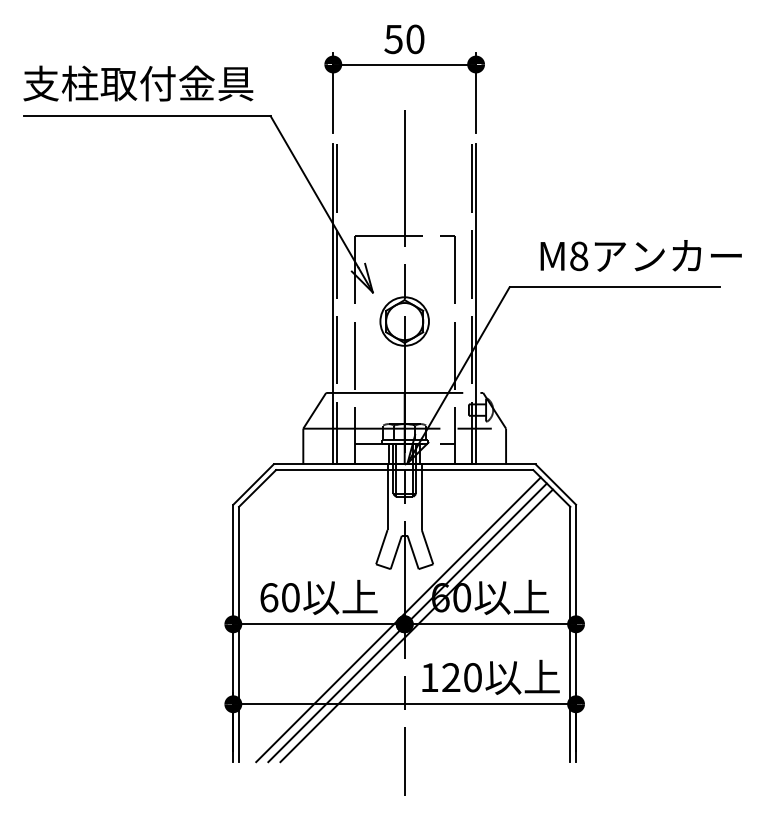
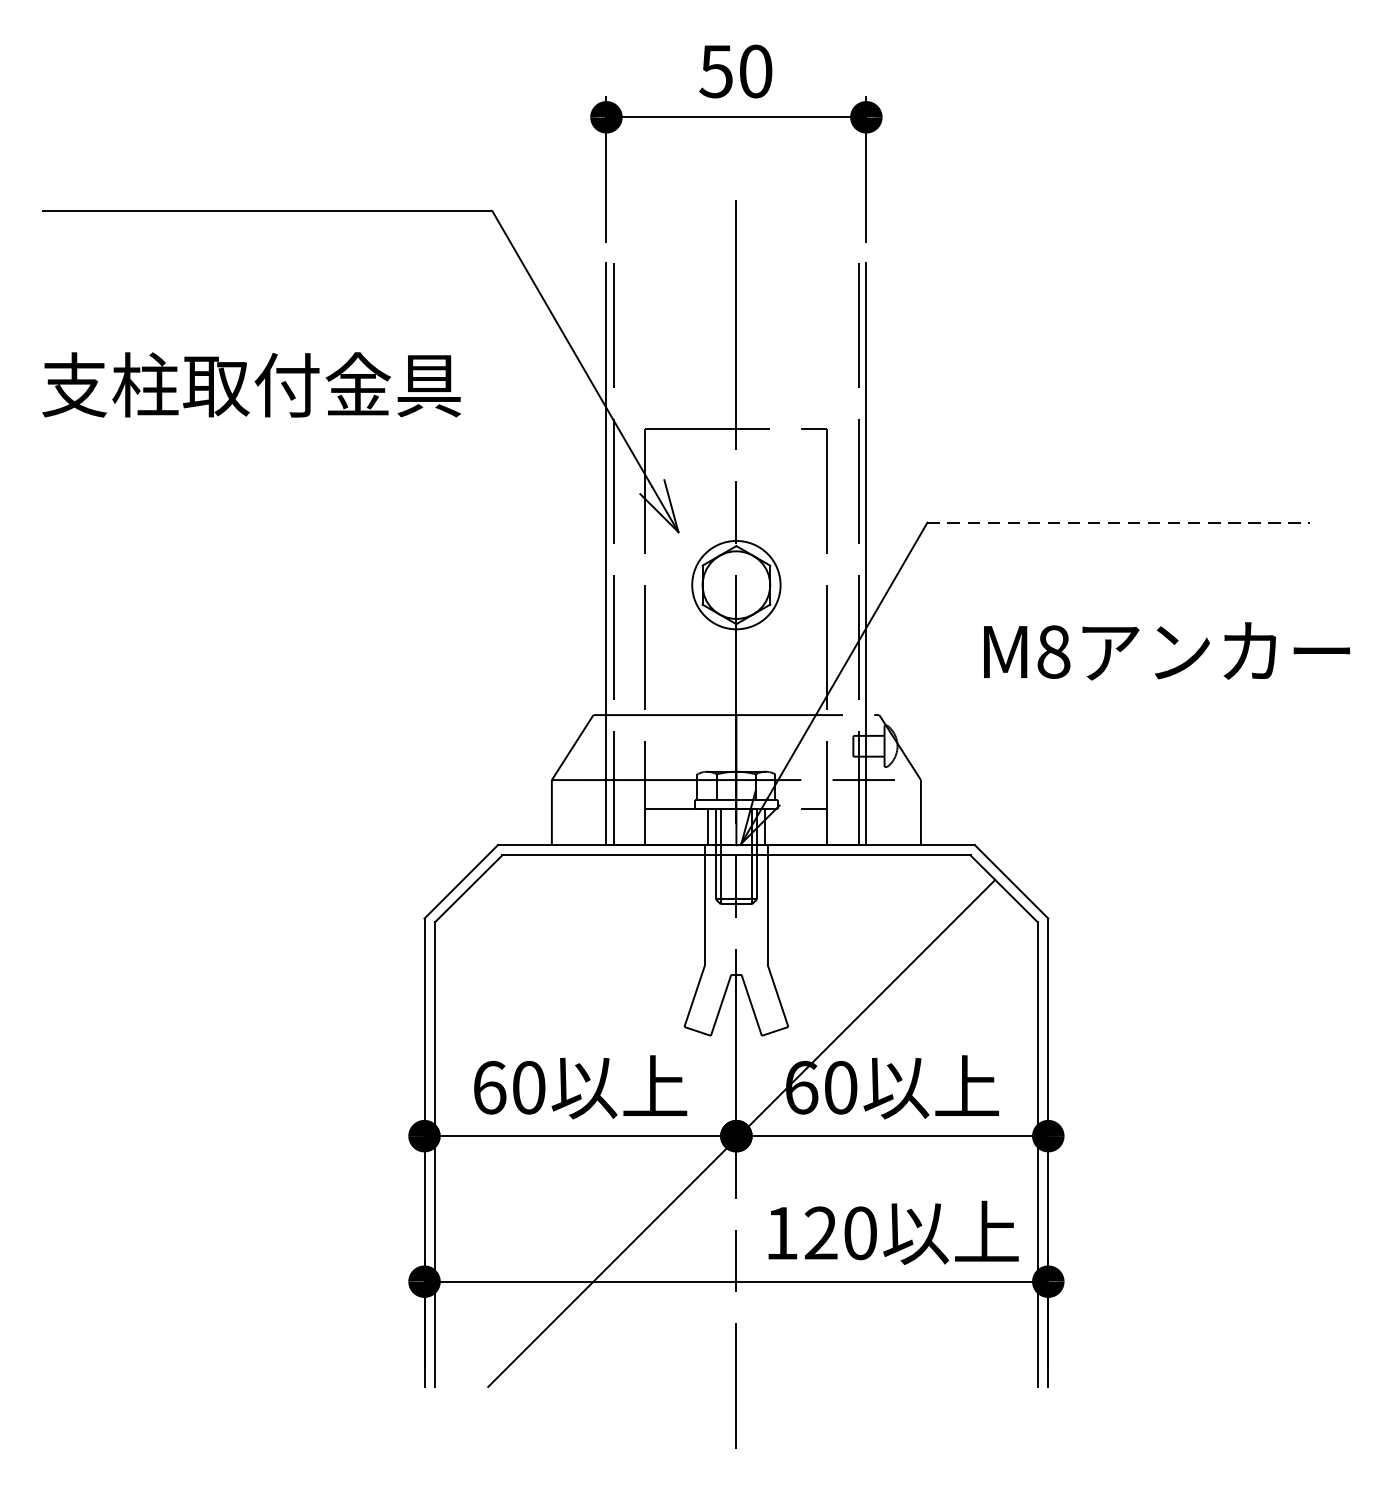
text: (138, 83) -> (251, 384), moved
text: (640, 255) -> (1165, 650), moved
line: (615, 287) -> (1120, 523), solid -> dashed
line: (398, 619) -> (725, 1127), removed
line: (416, 625) -> (757, 1138), removed

